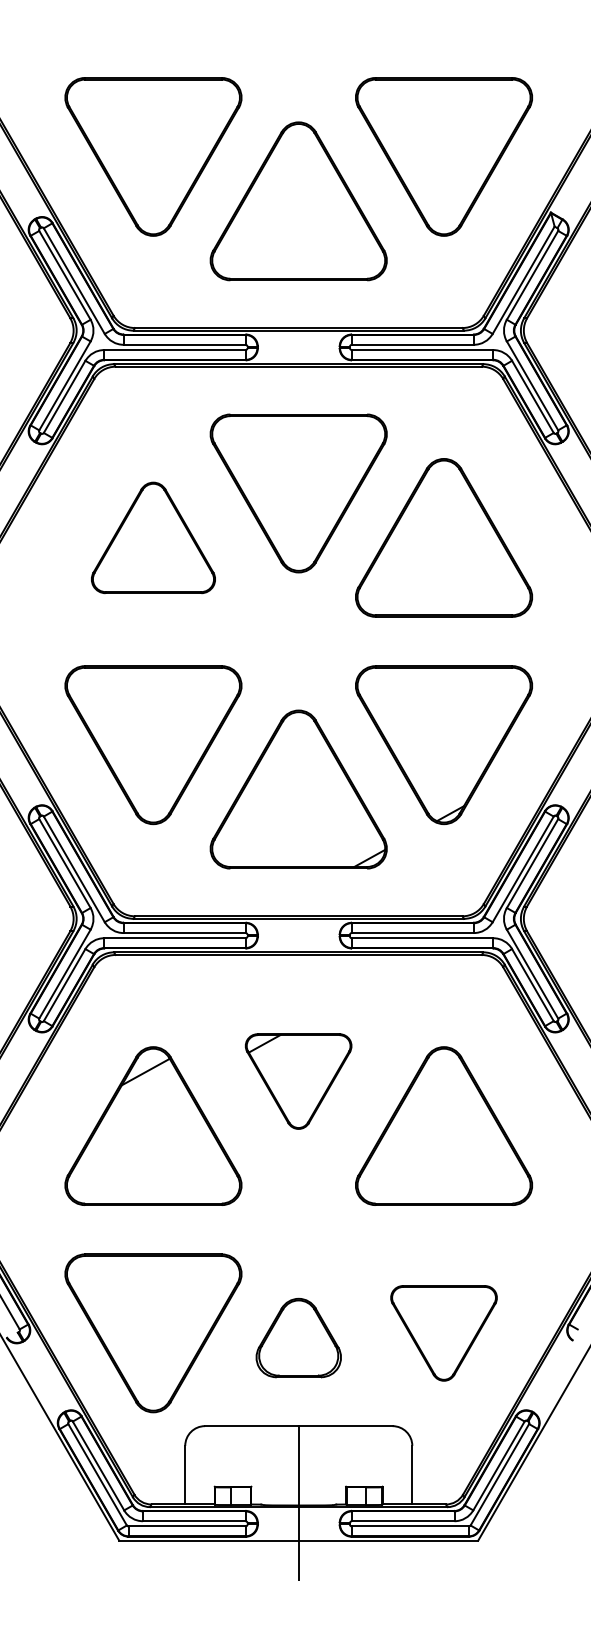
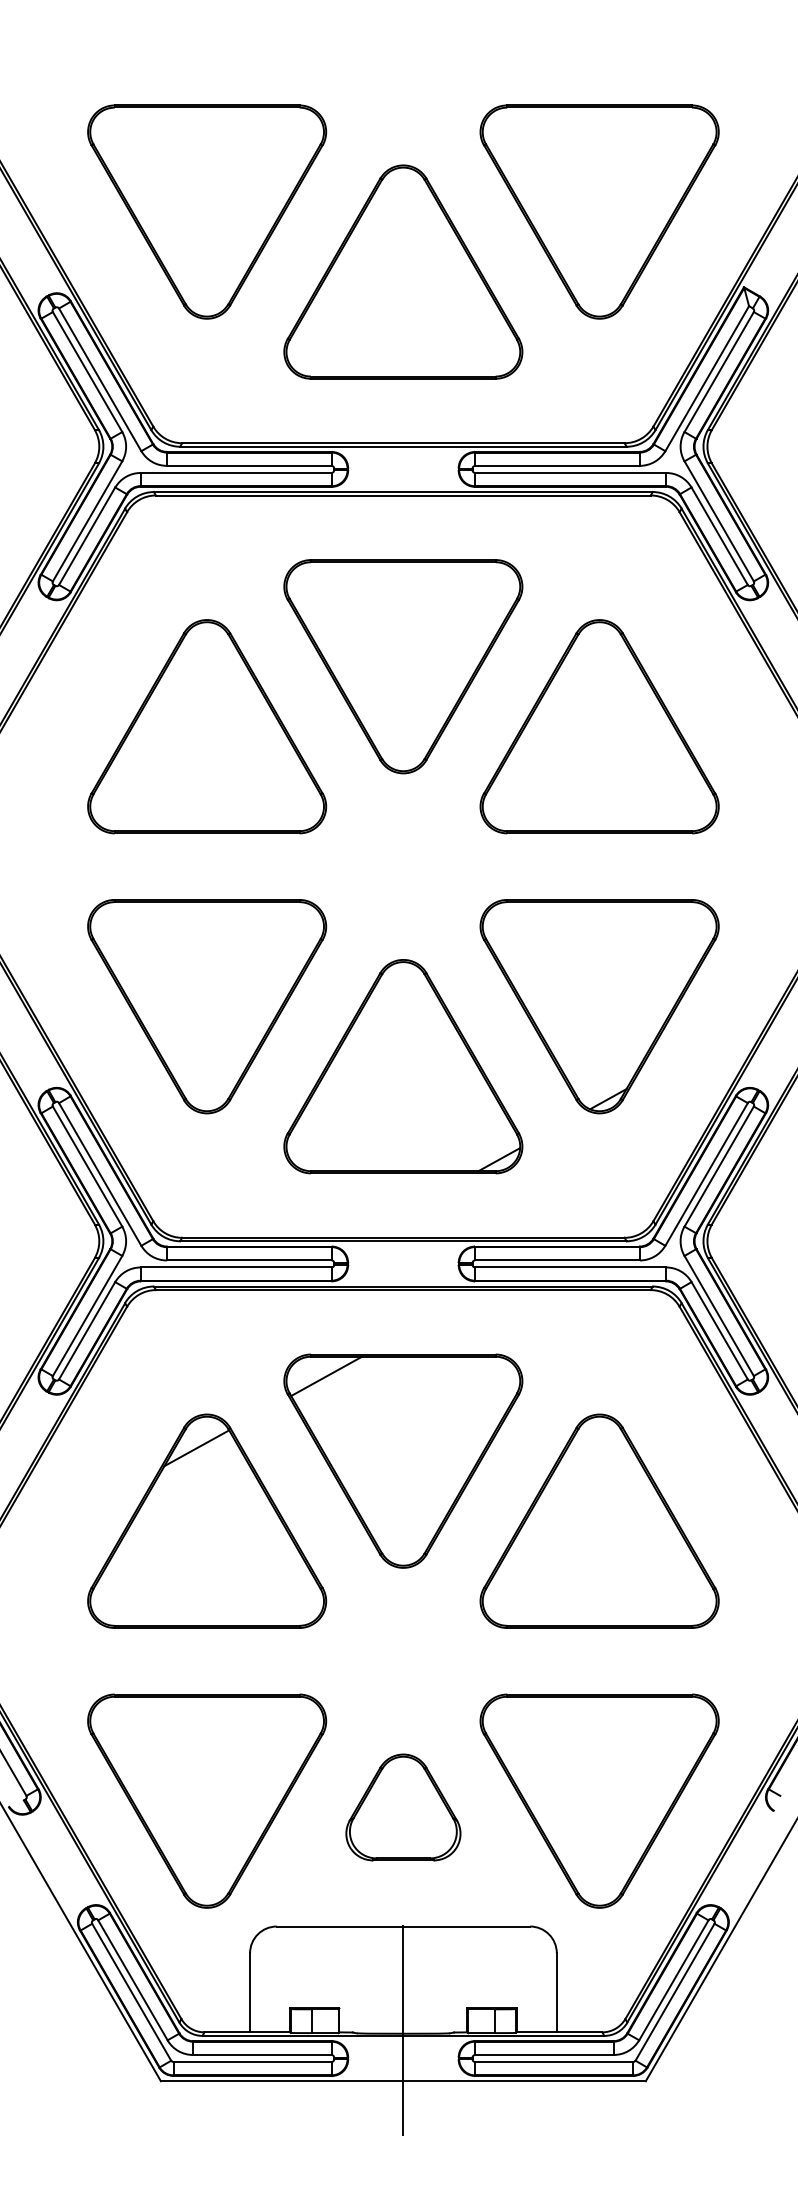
part: (153, 537) -> (207, 726), size x1.43
part: (298, 1081) -> (403, 1460), size x1.67
part: (443, 1333) -> (598, 1801), size x1.67

